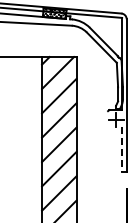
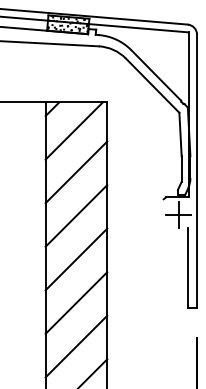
line: (121, 149) -> (187, 267), dashed -> solid

